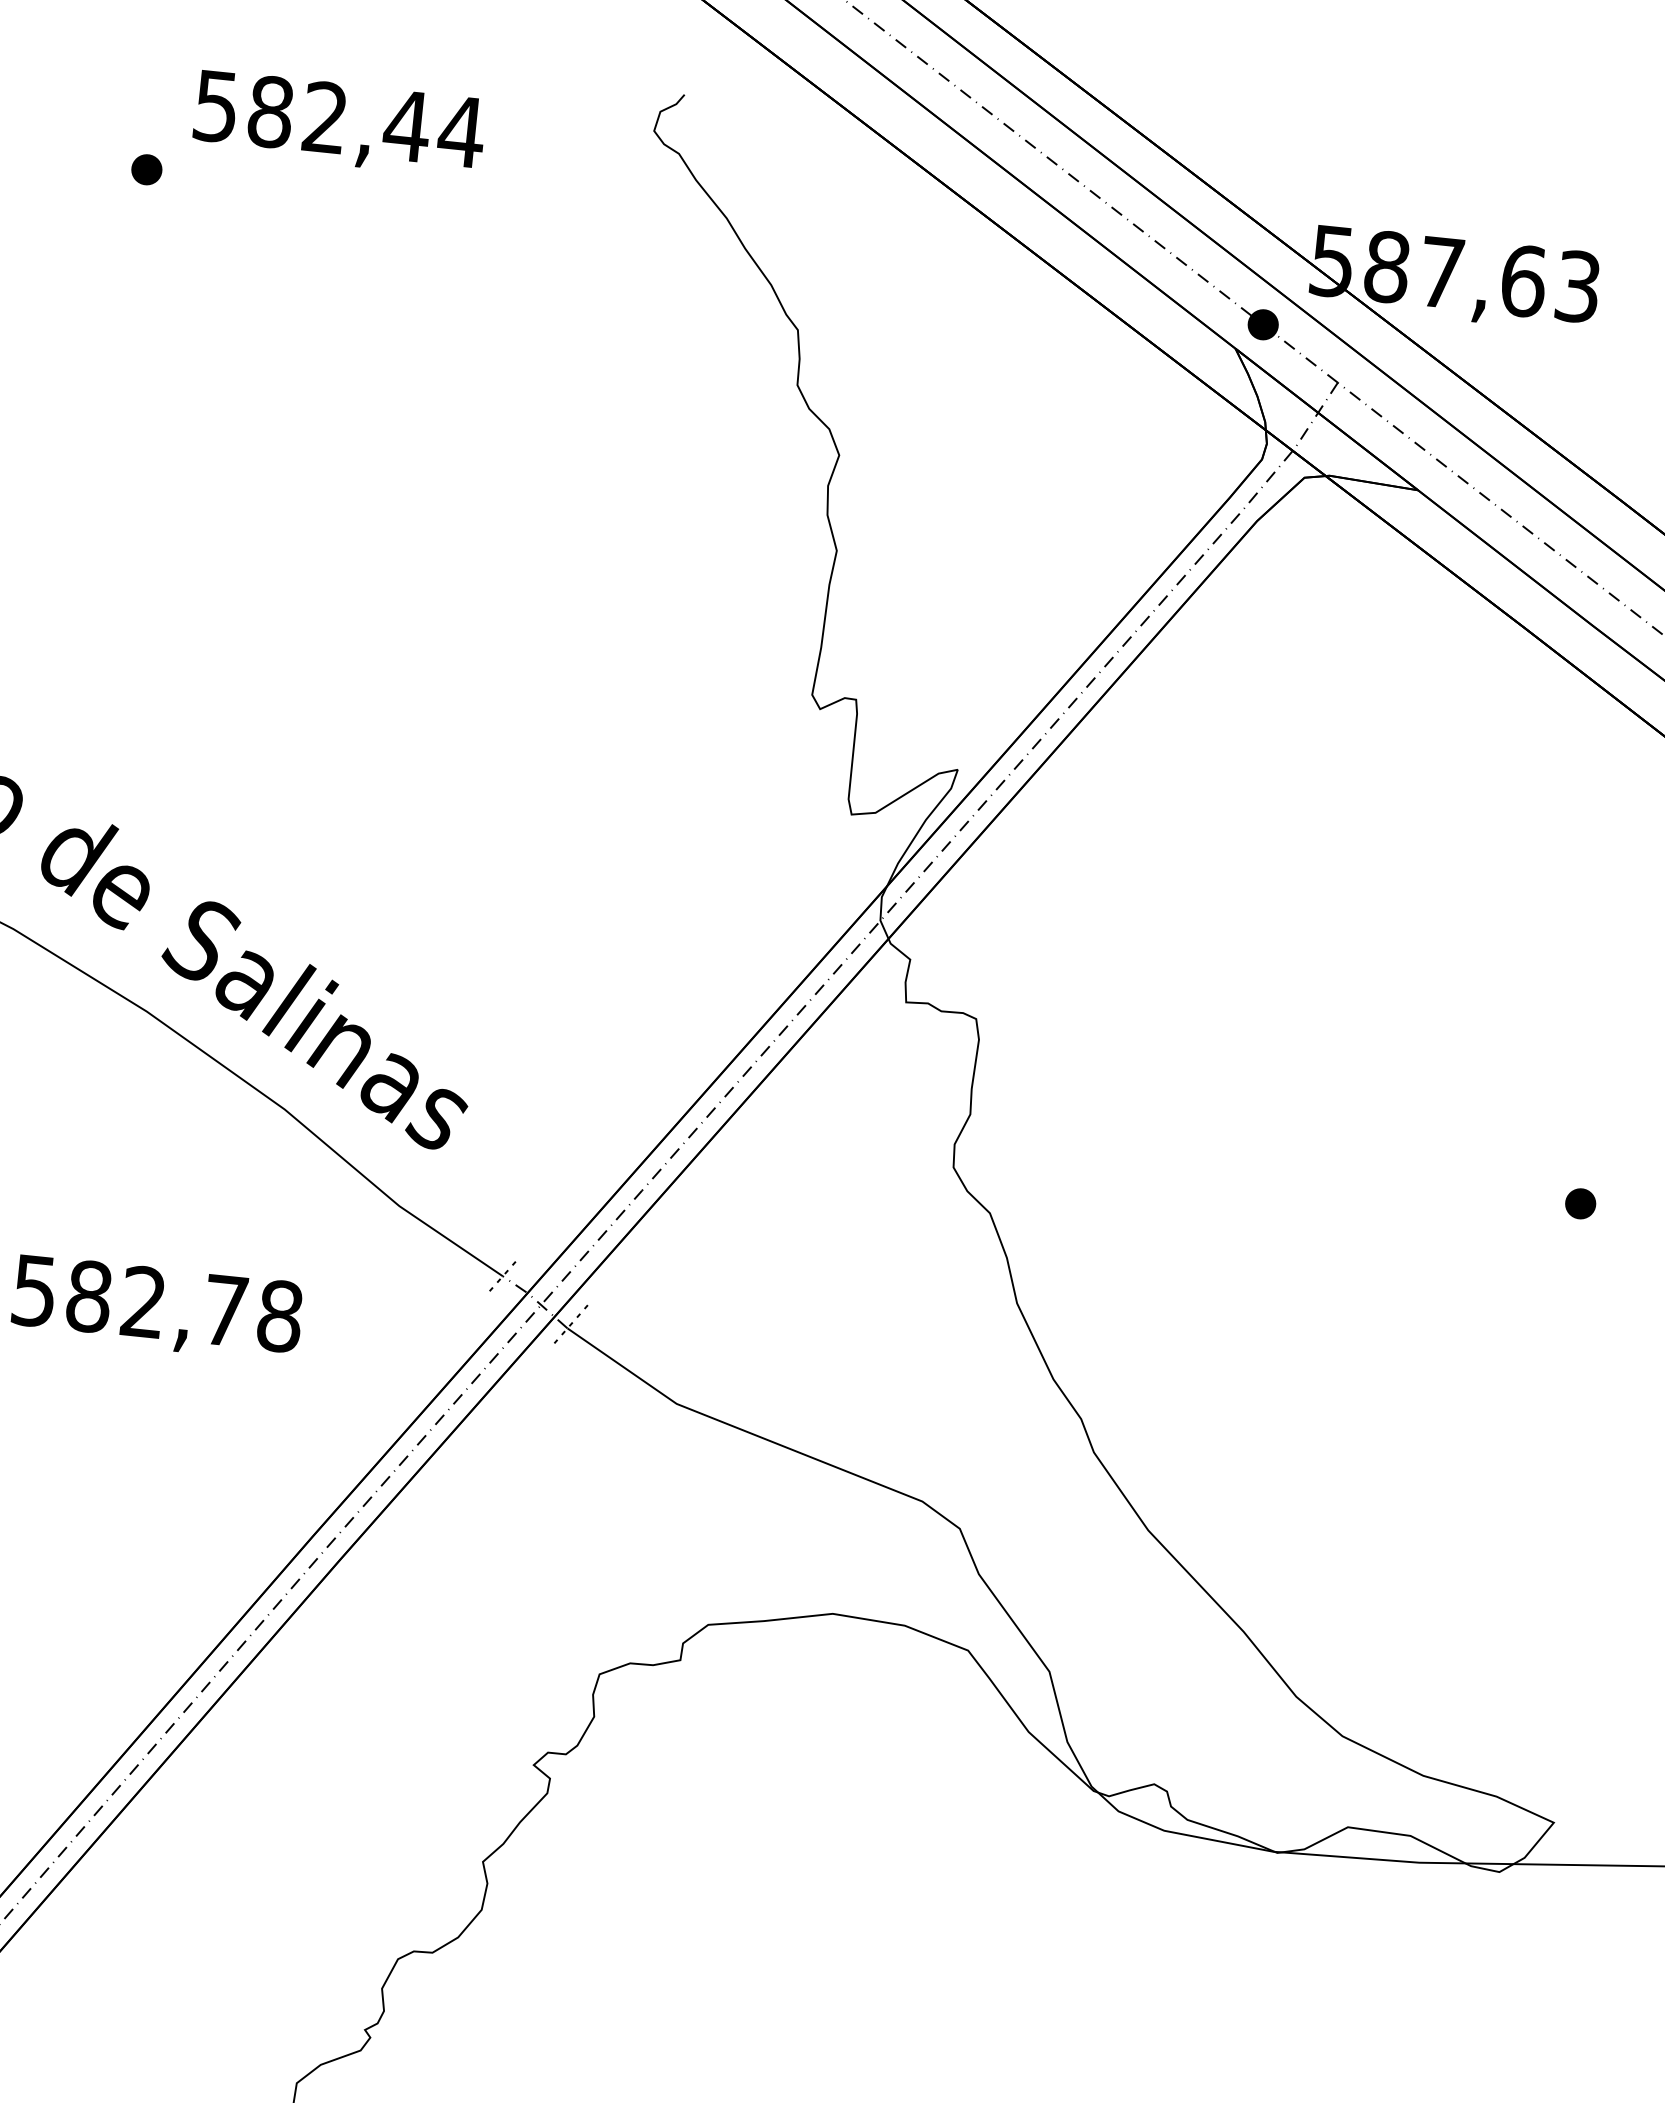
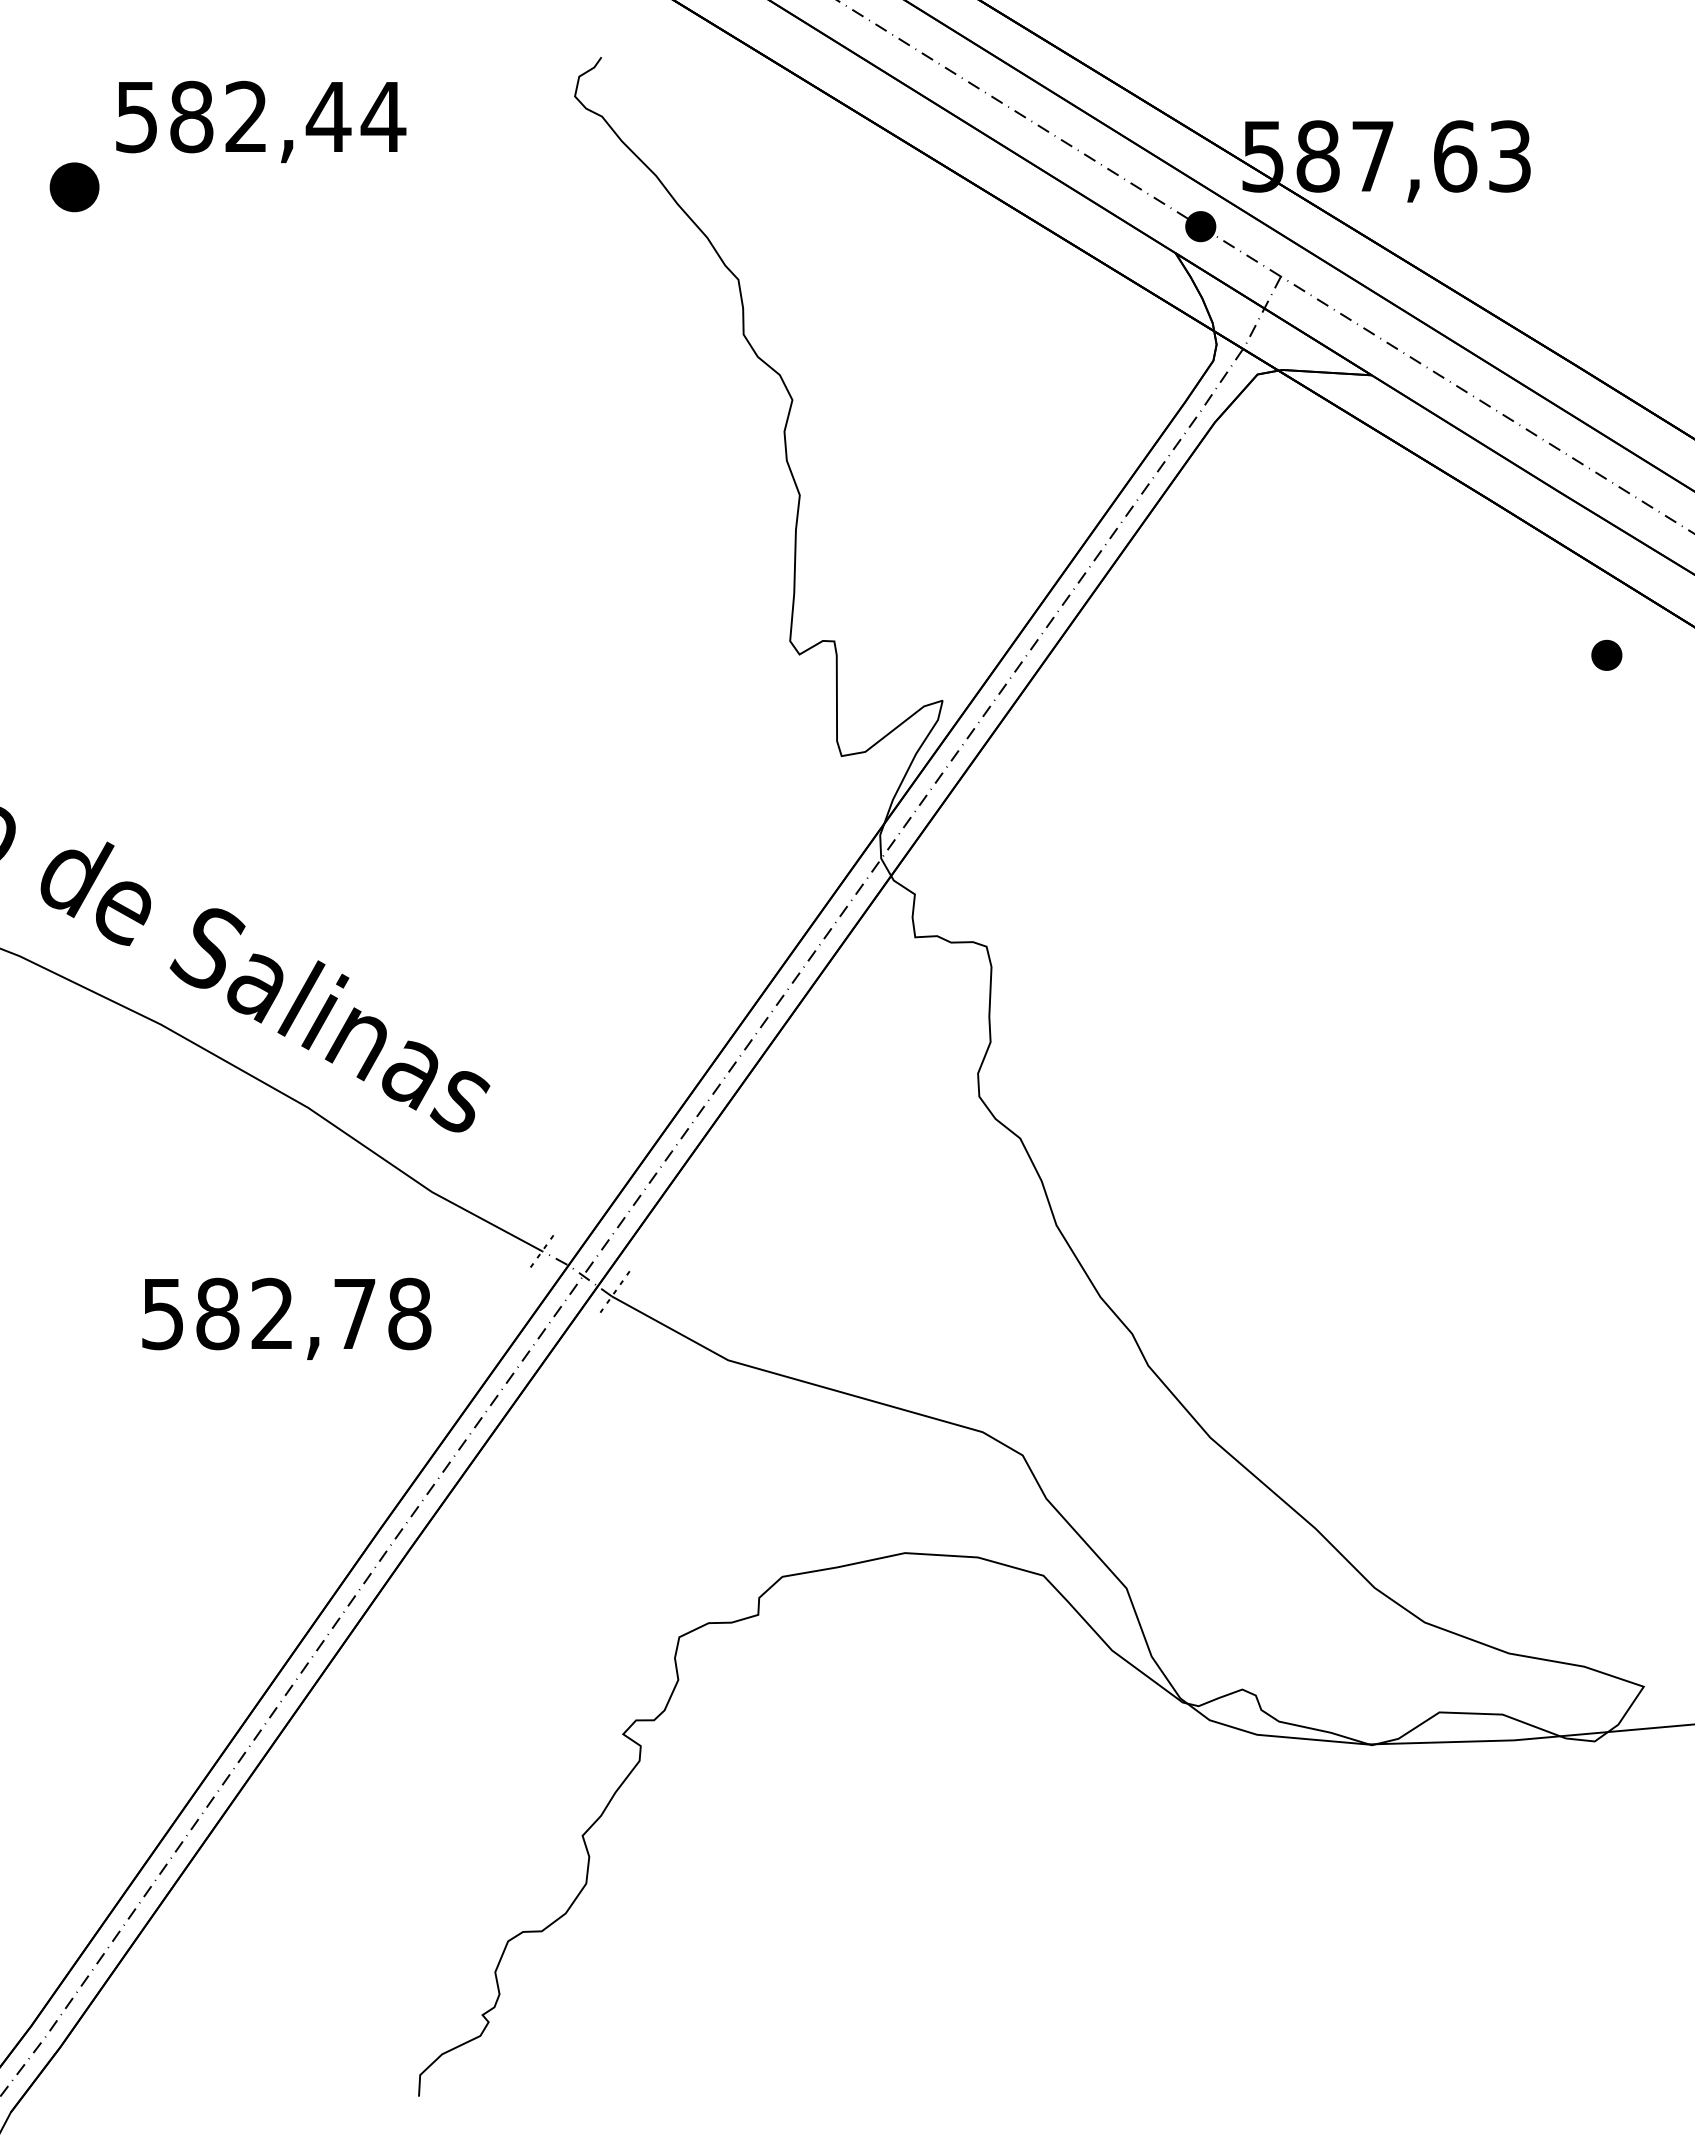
part: (146, 169) -> (73, 186), size x1.6
part: (1580, 1202) -> (1606, 654), moved
text: (157, 1308) -> (286, 1318), moved

